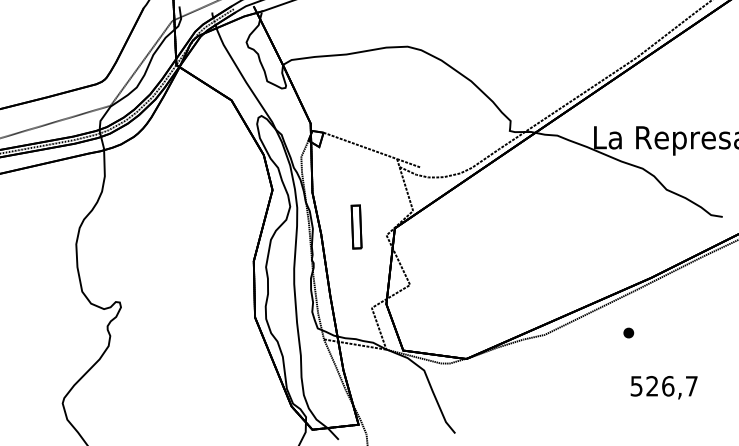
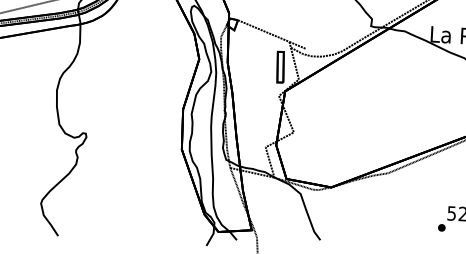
part: (356, 226) -> (280, 66), moved
part: (628, 332) -> (441, 227), moved

